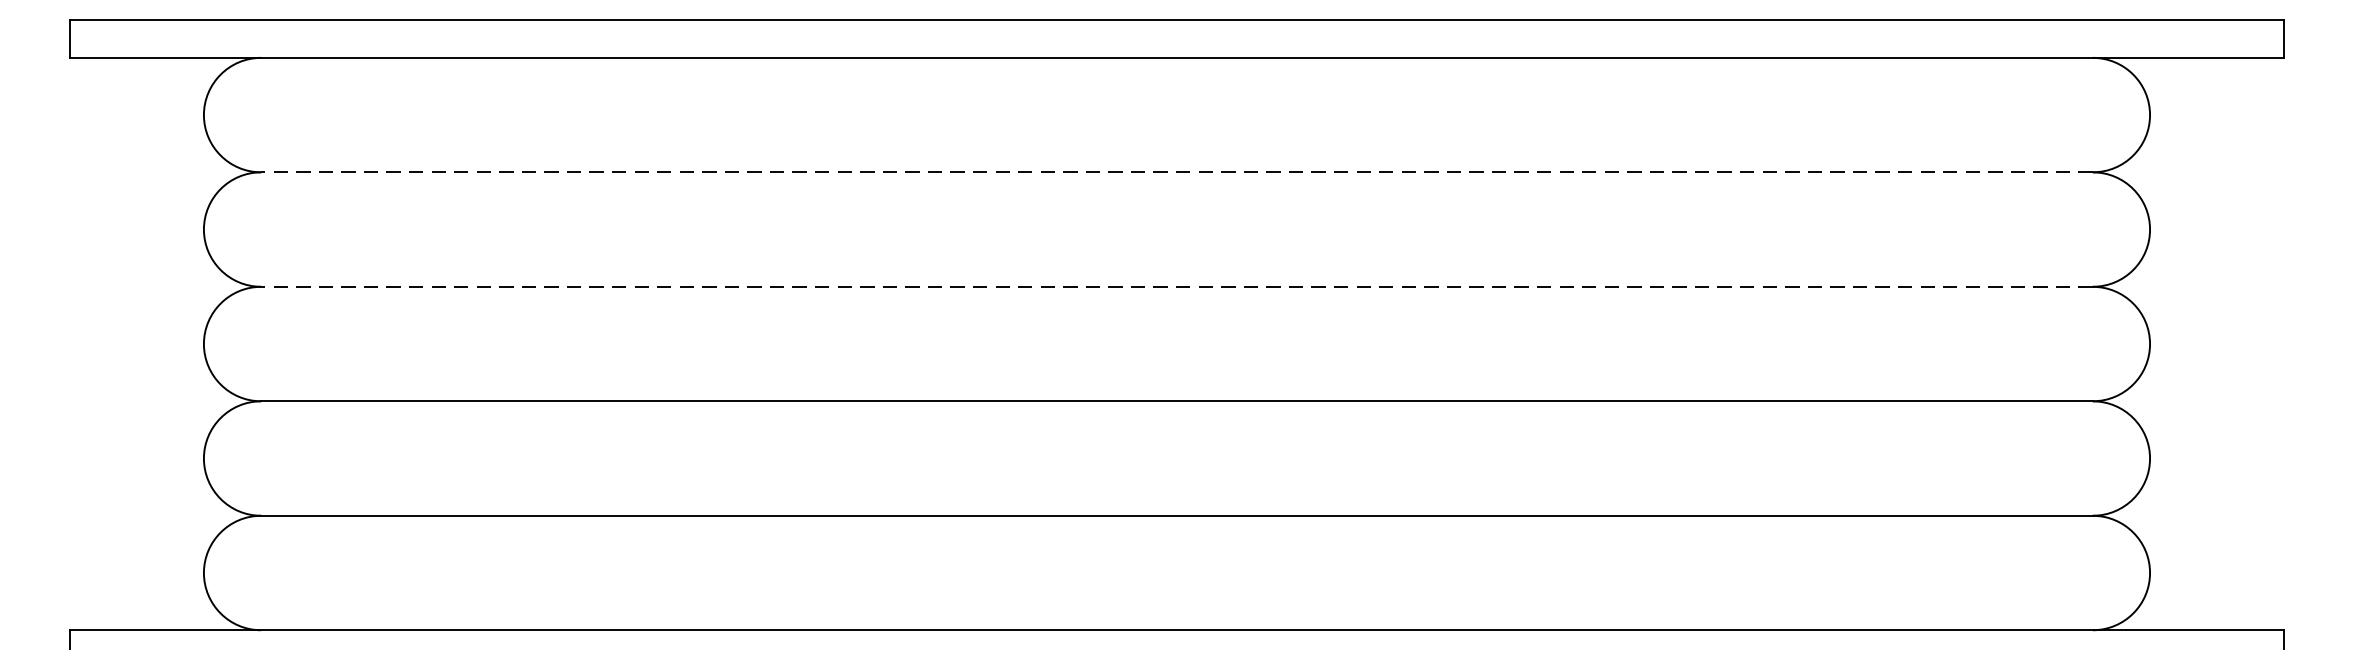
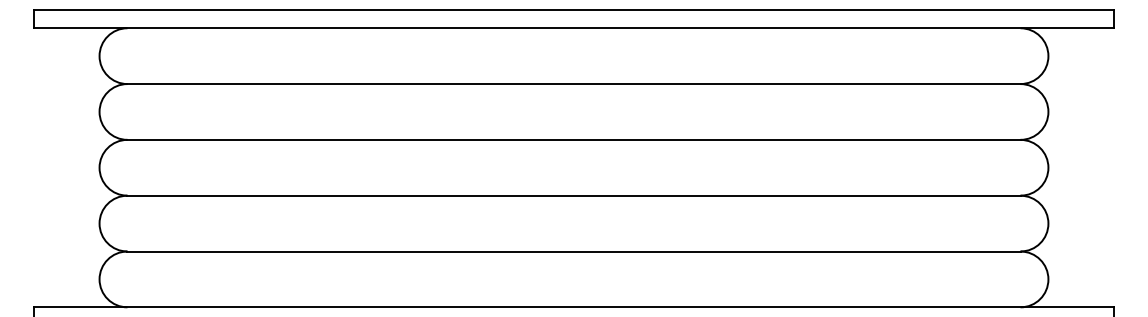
line: (1175, 173) -> (573, 84), dashed -> solid
line: (1175, 286) -> (573, 139), dashed -> solid

